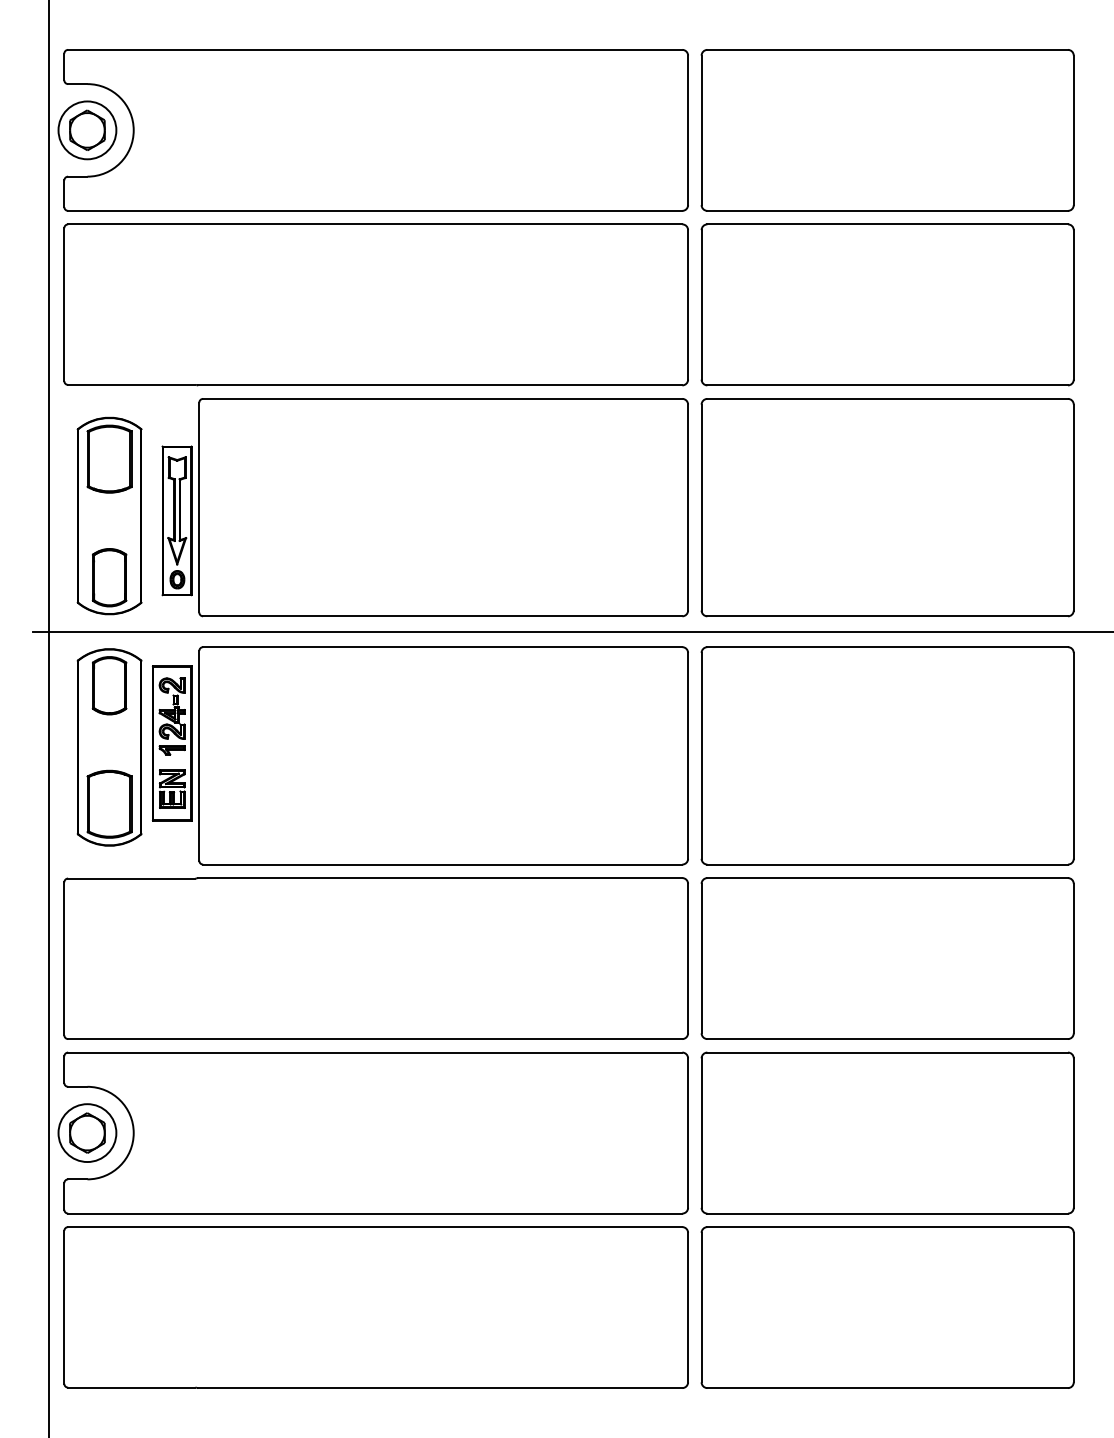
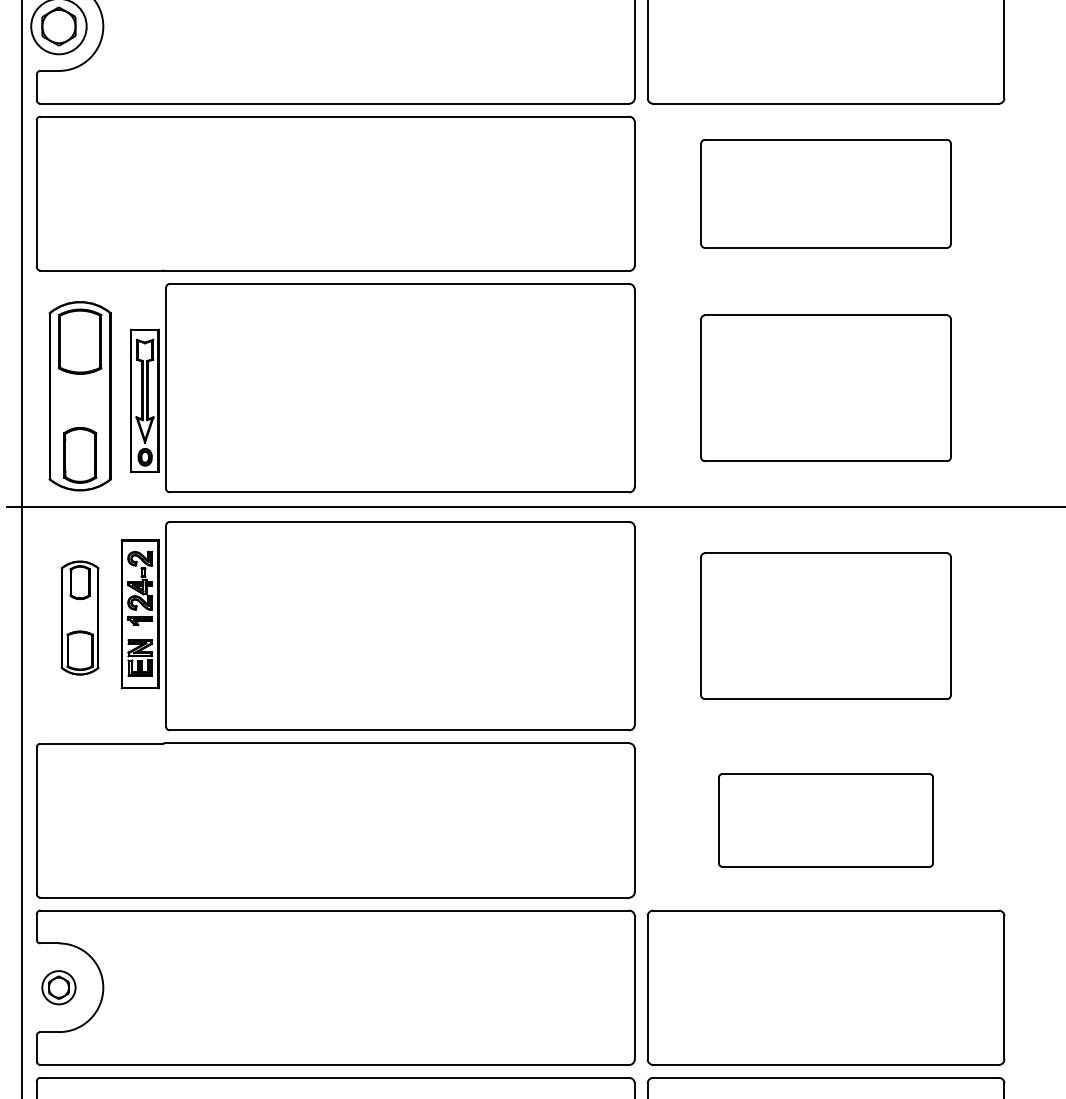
part: (887, 304) -> (825, 193), size x0.7
part: (887, 507) -> (825, 388), size x0.7
part: (109, 747) -> (80, 618), size x0.6
part: (887, 755) -> (825, 625), size x0.7
part: (887, 958) -> (825, 820), size x0.6
part: (87, 1132) -> (59, 987), size x0.6

